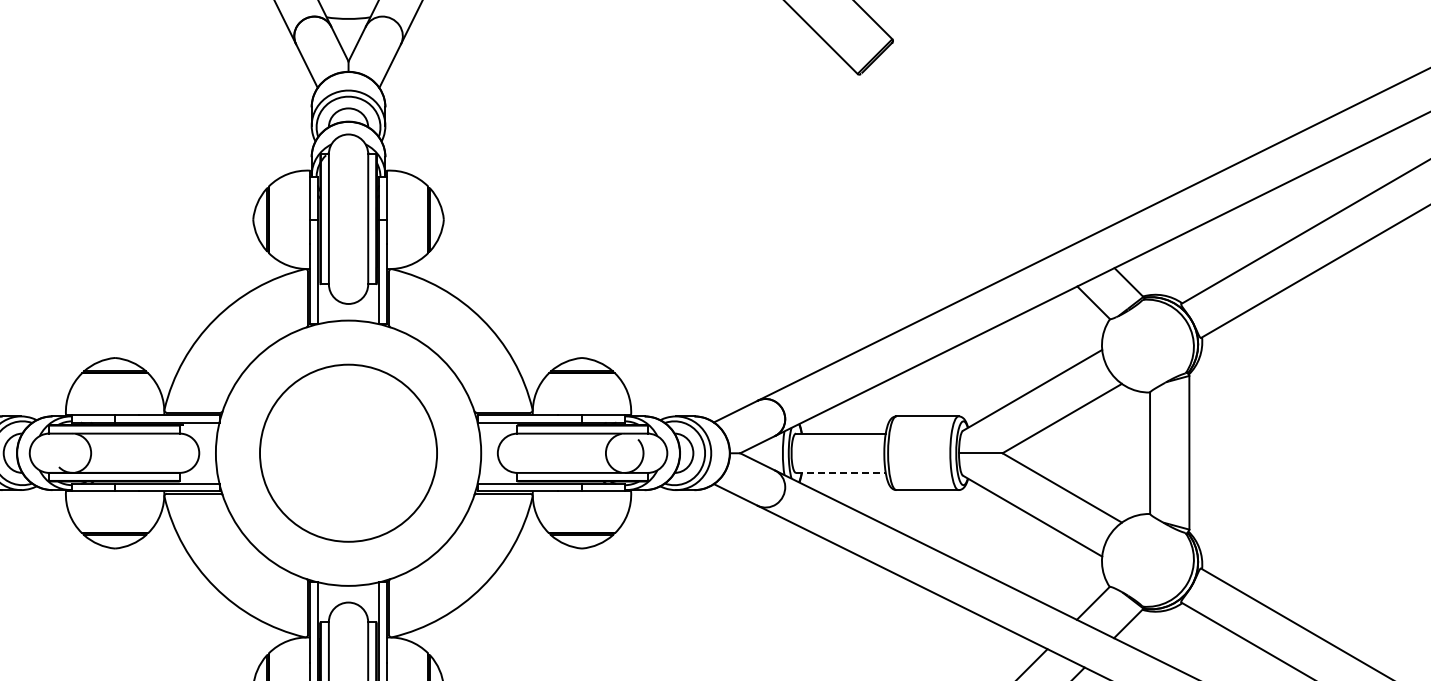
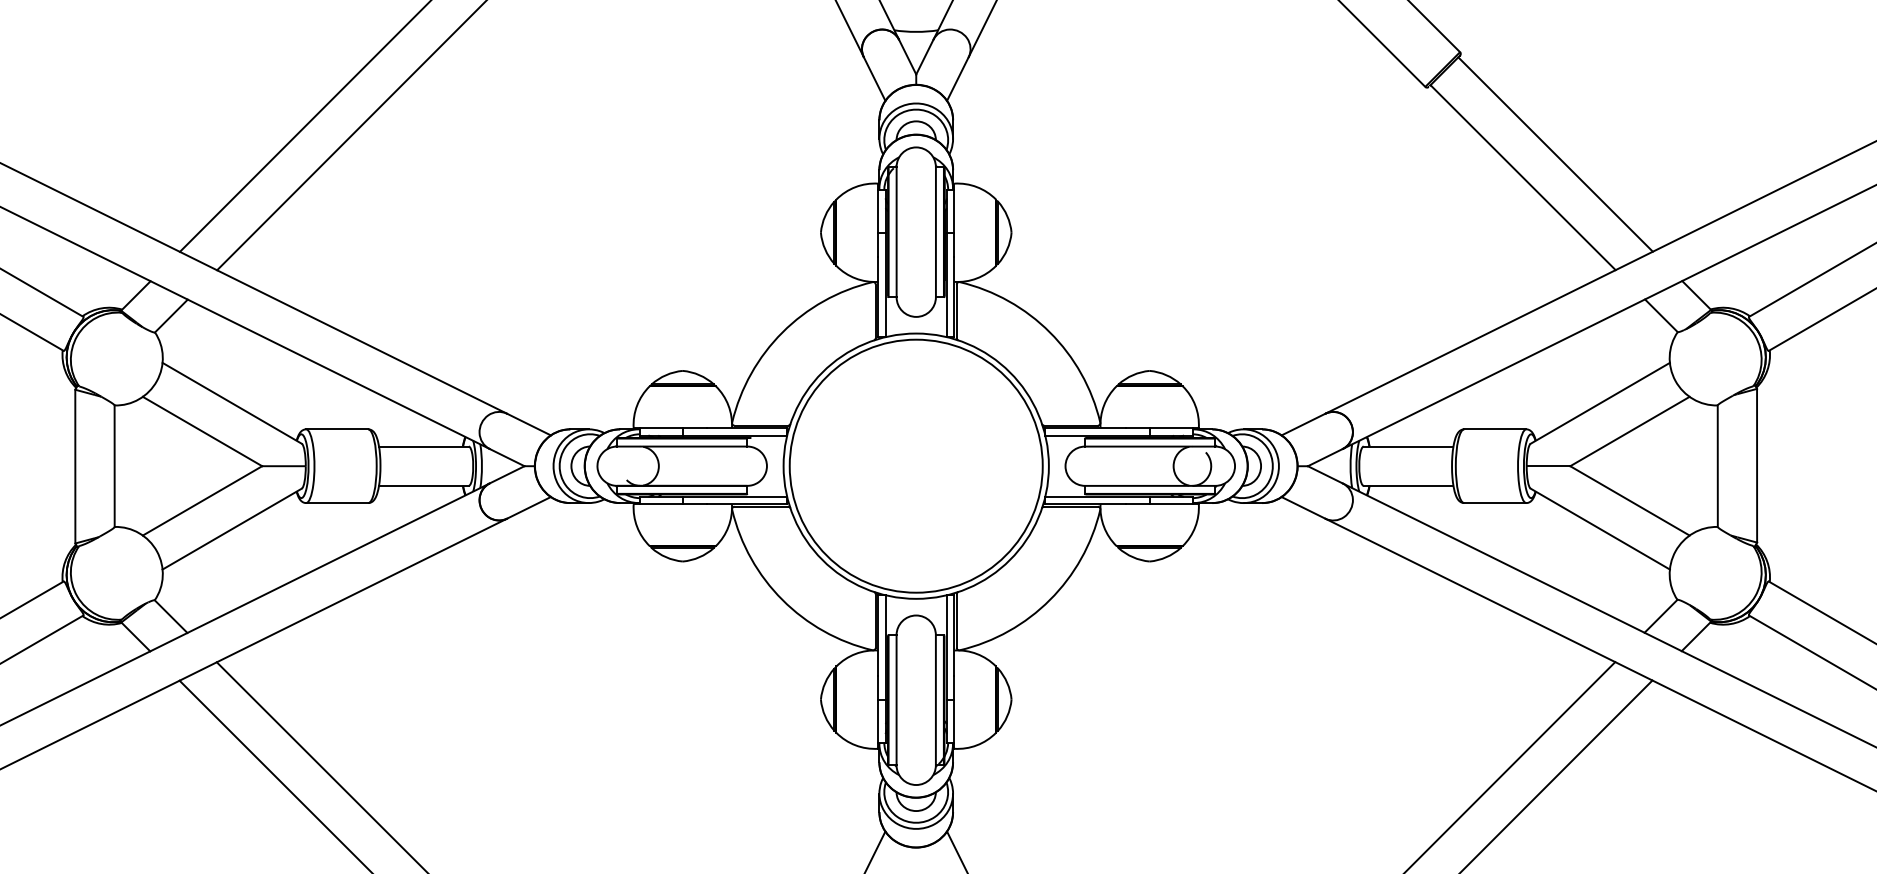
line: (987, 141) -> (1555, 154), added
line: (954, 164) -> (1522, 177), added
circle: (347, 452) -> (915, 465), size x1.43
line: (840, 472) -> (1408, 485), dashed -> solid

